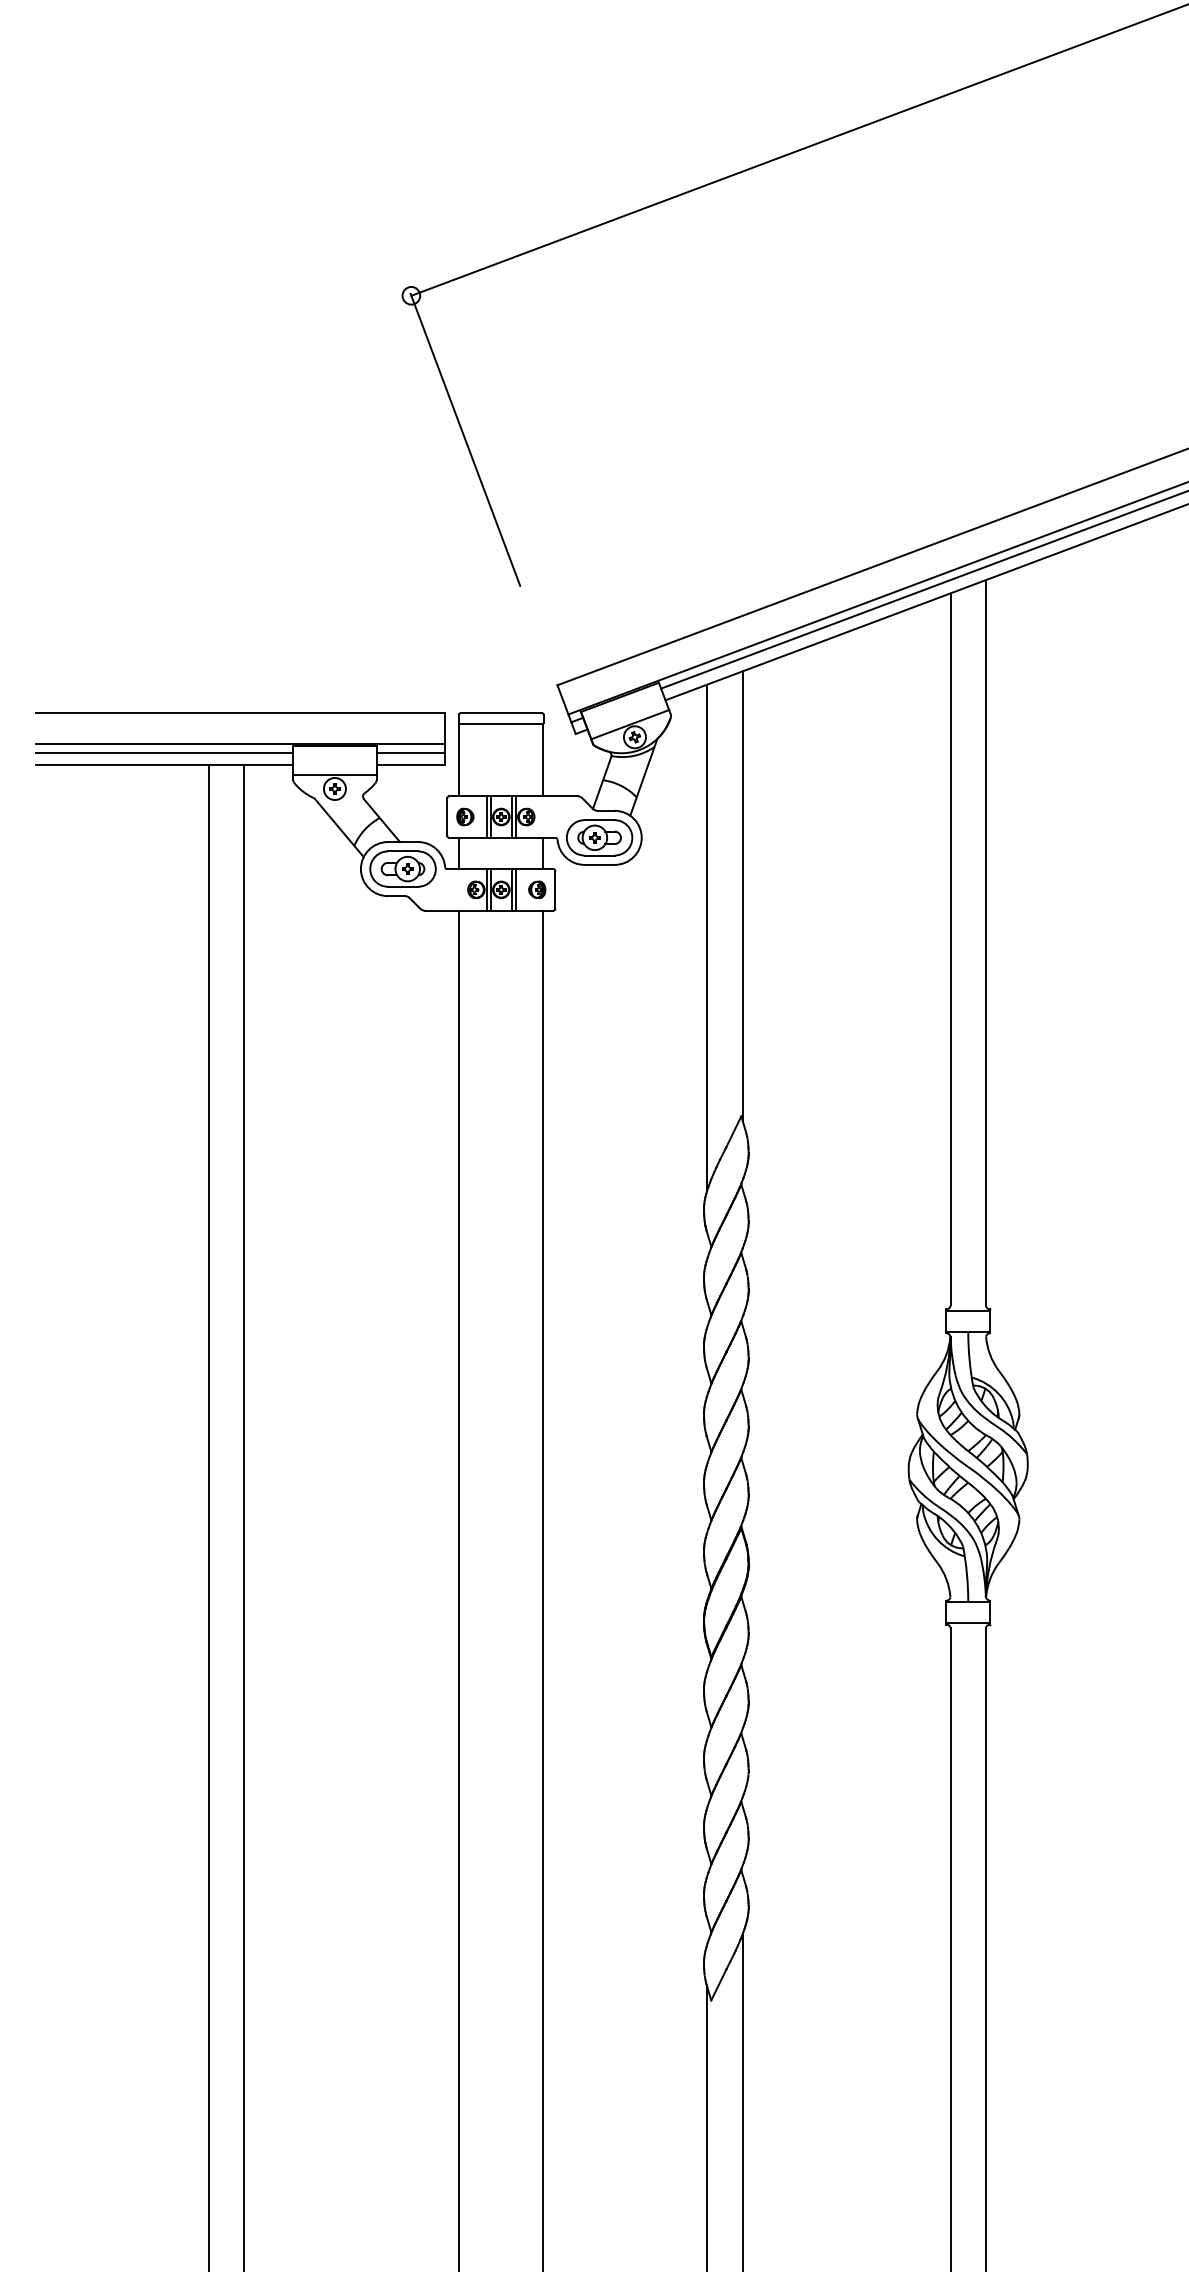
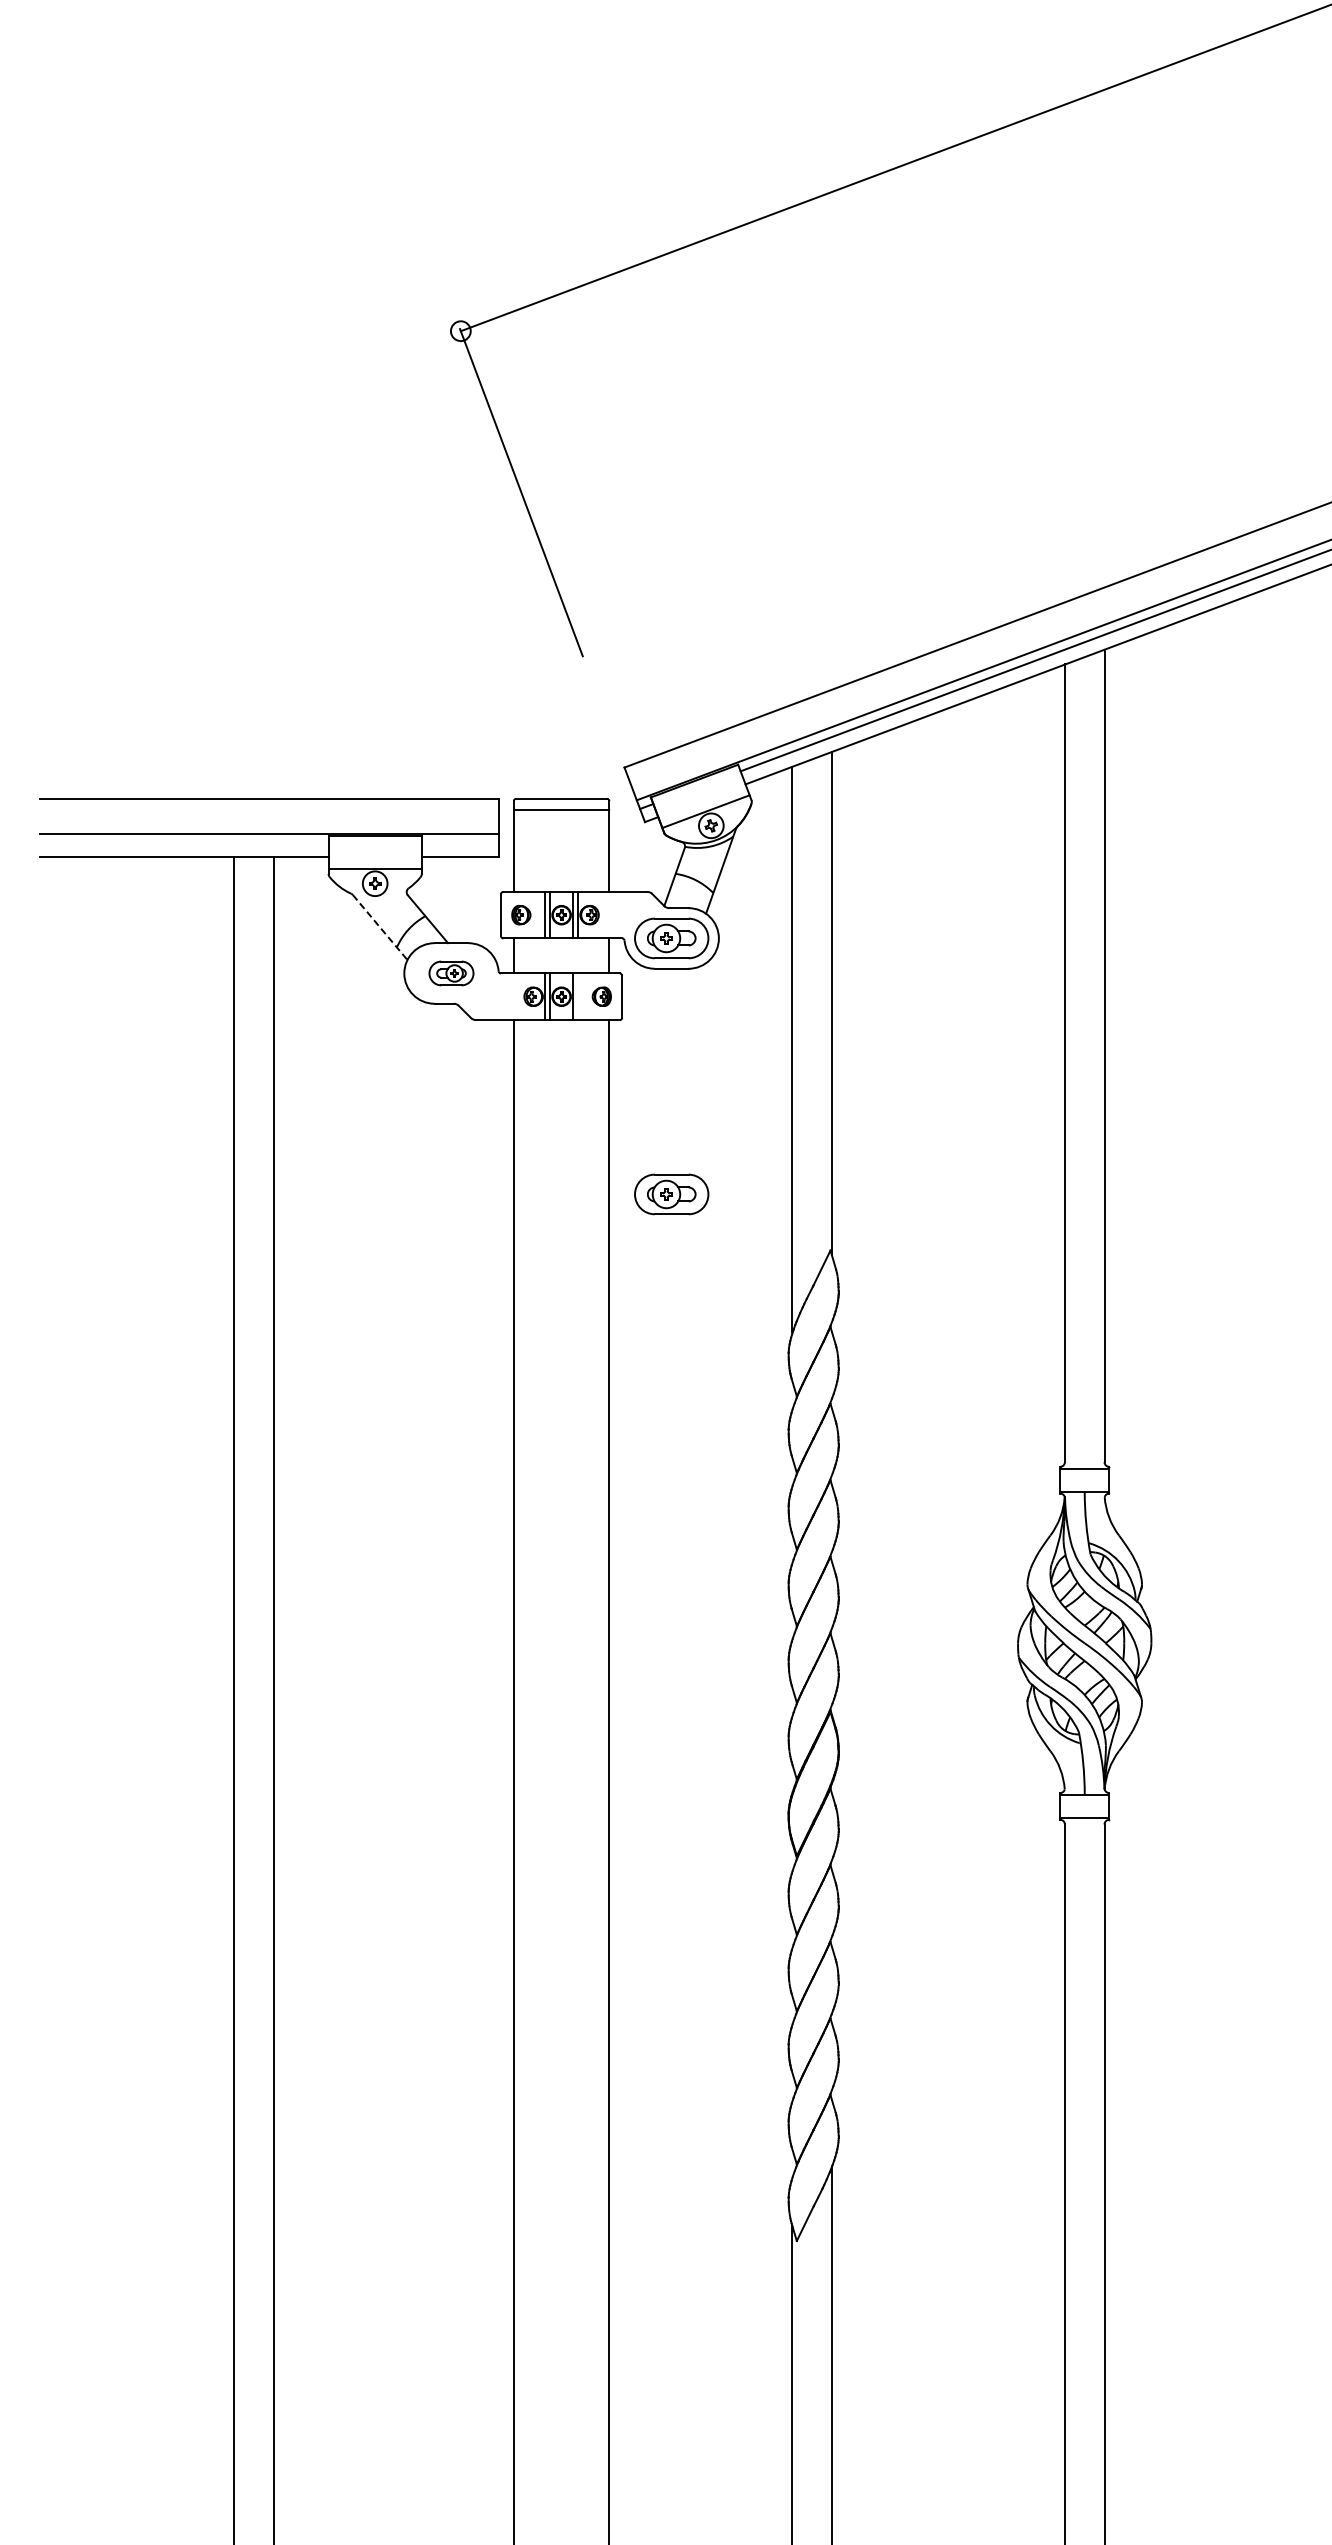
line: (163, 752) -> (183, 842), removed
line: (410, 752) -> (459, 842), removed
line: (339, 828) -> (380, 927), solid -> dashed
part: (403, 869) -> (451, 973), size x0.6
line: (515, 889) -> (577, 996), removed
part: (599, 1066) -> (671, 1194), added

